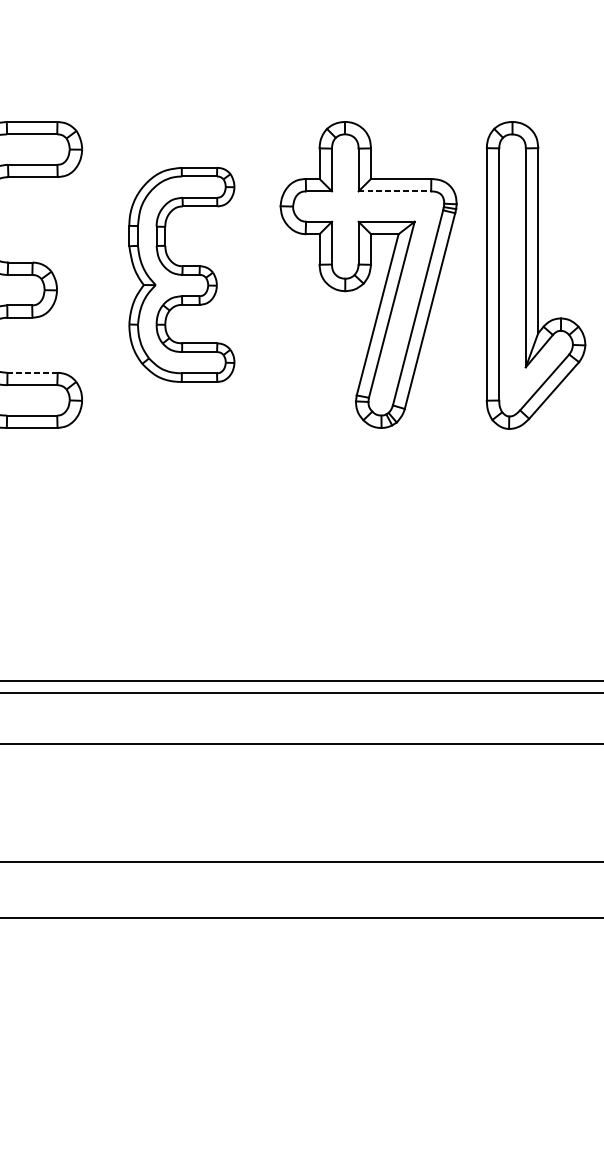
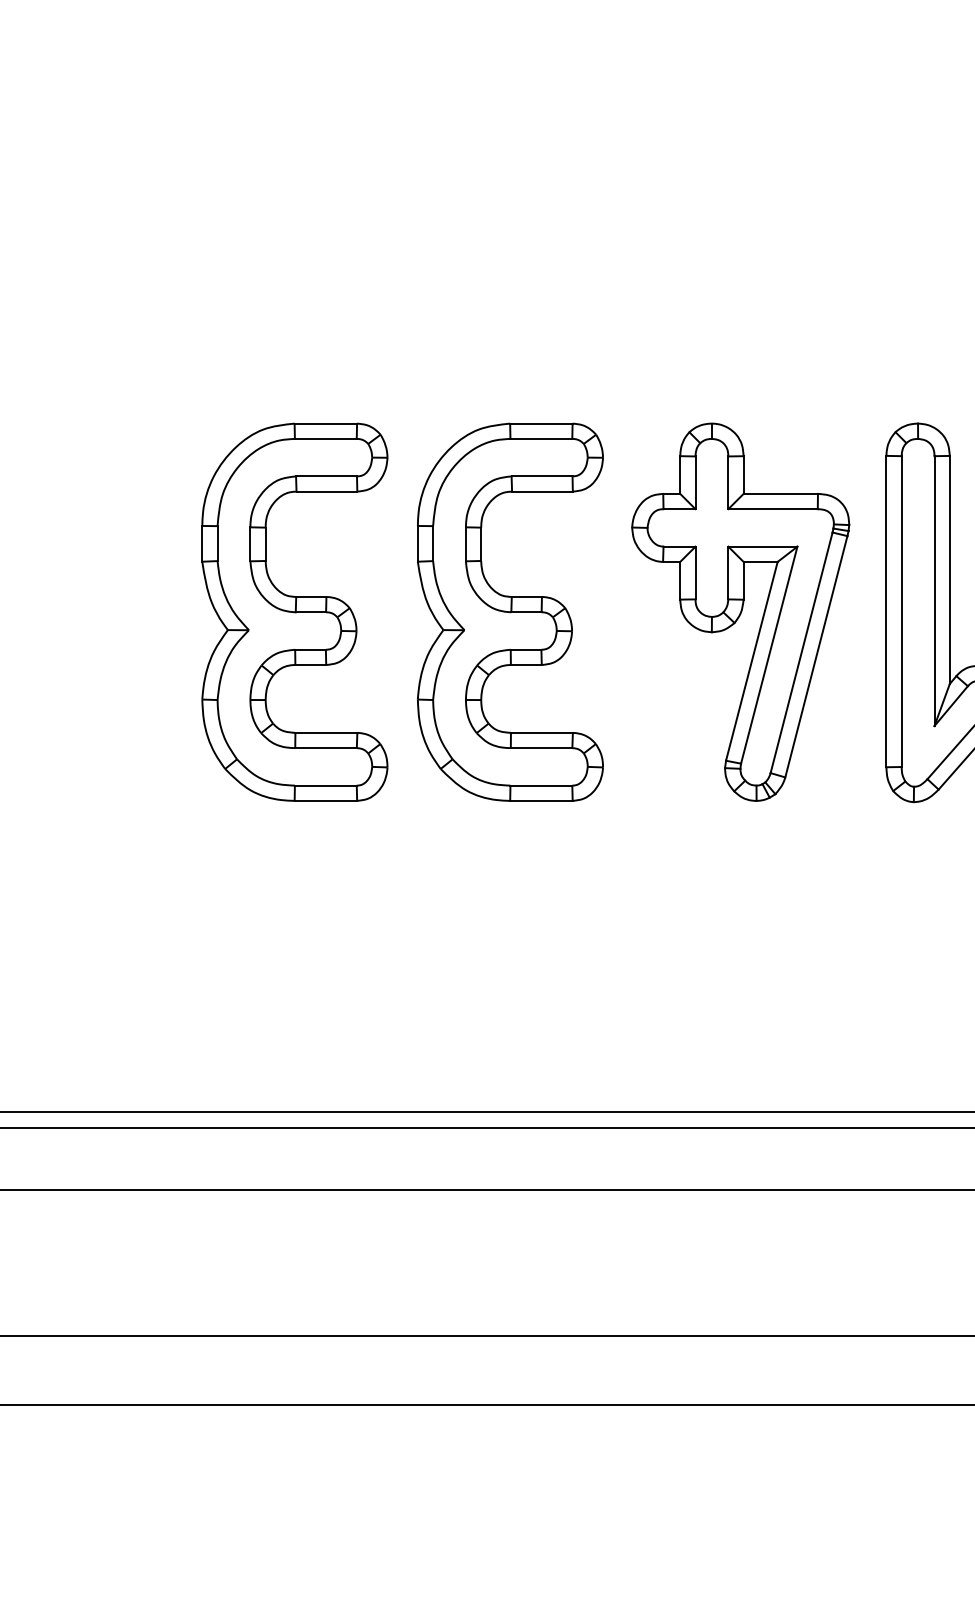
line: (395, 191) -> (773, 509), dashed -> solid
part: (181, 274) -> (510, 611), size x1.43
line: (32, 372) -> (326, 732), dashed -> solid

